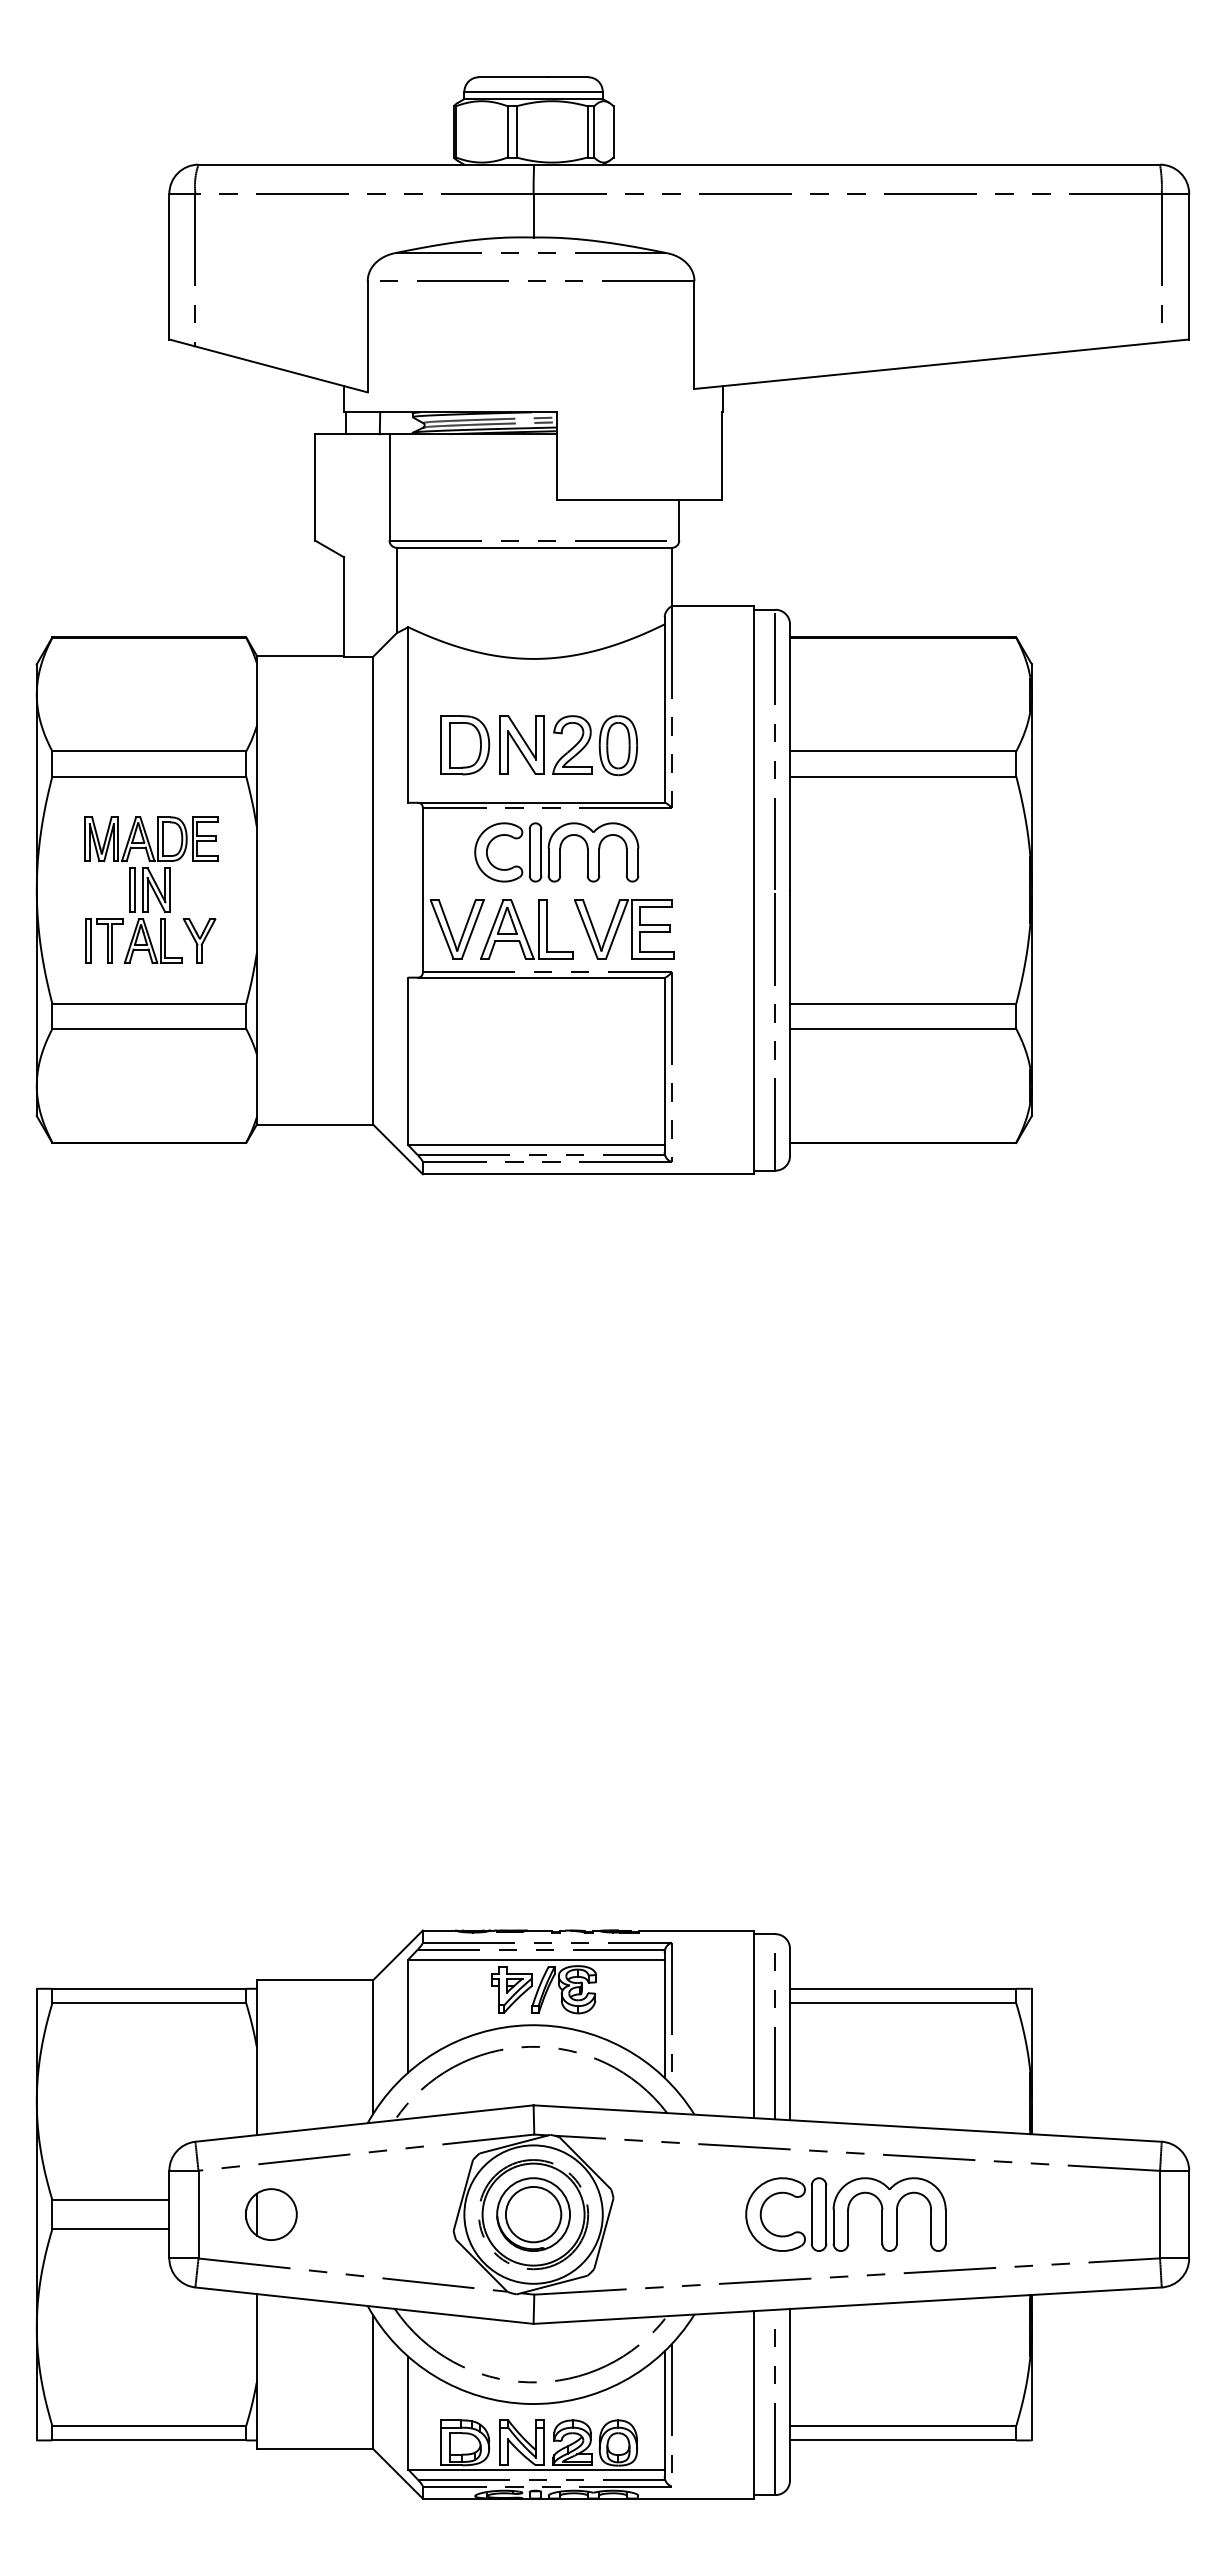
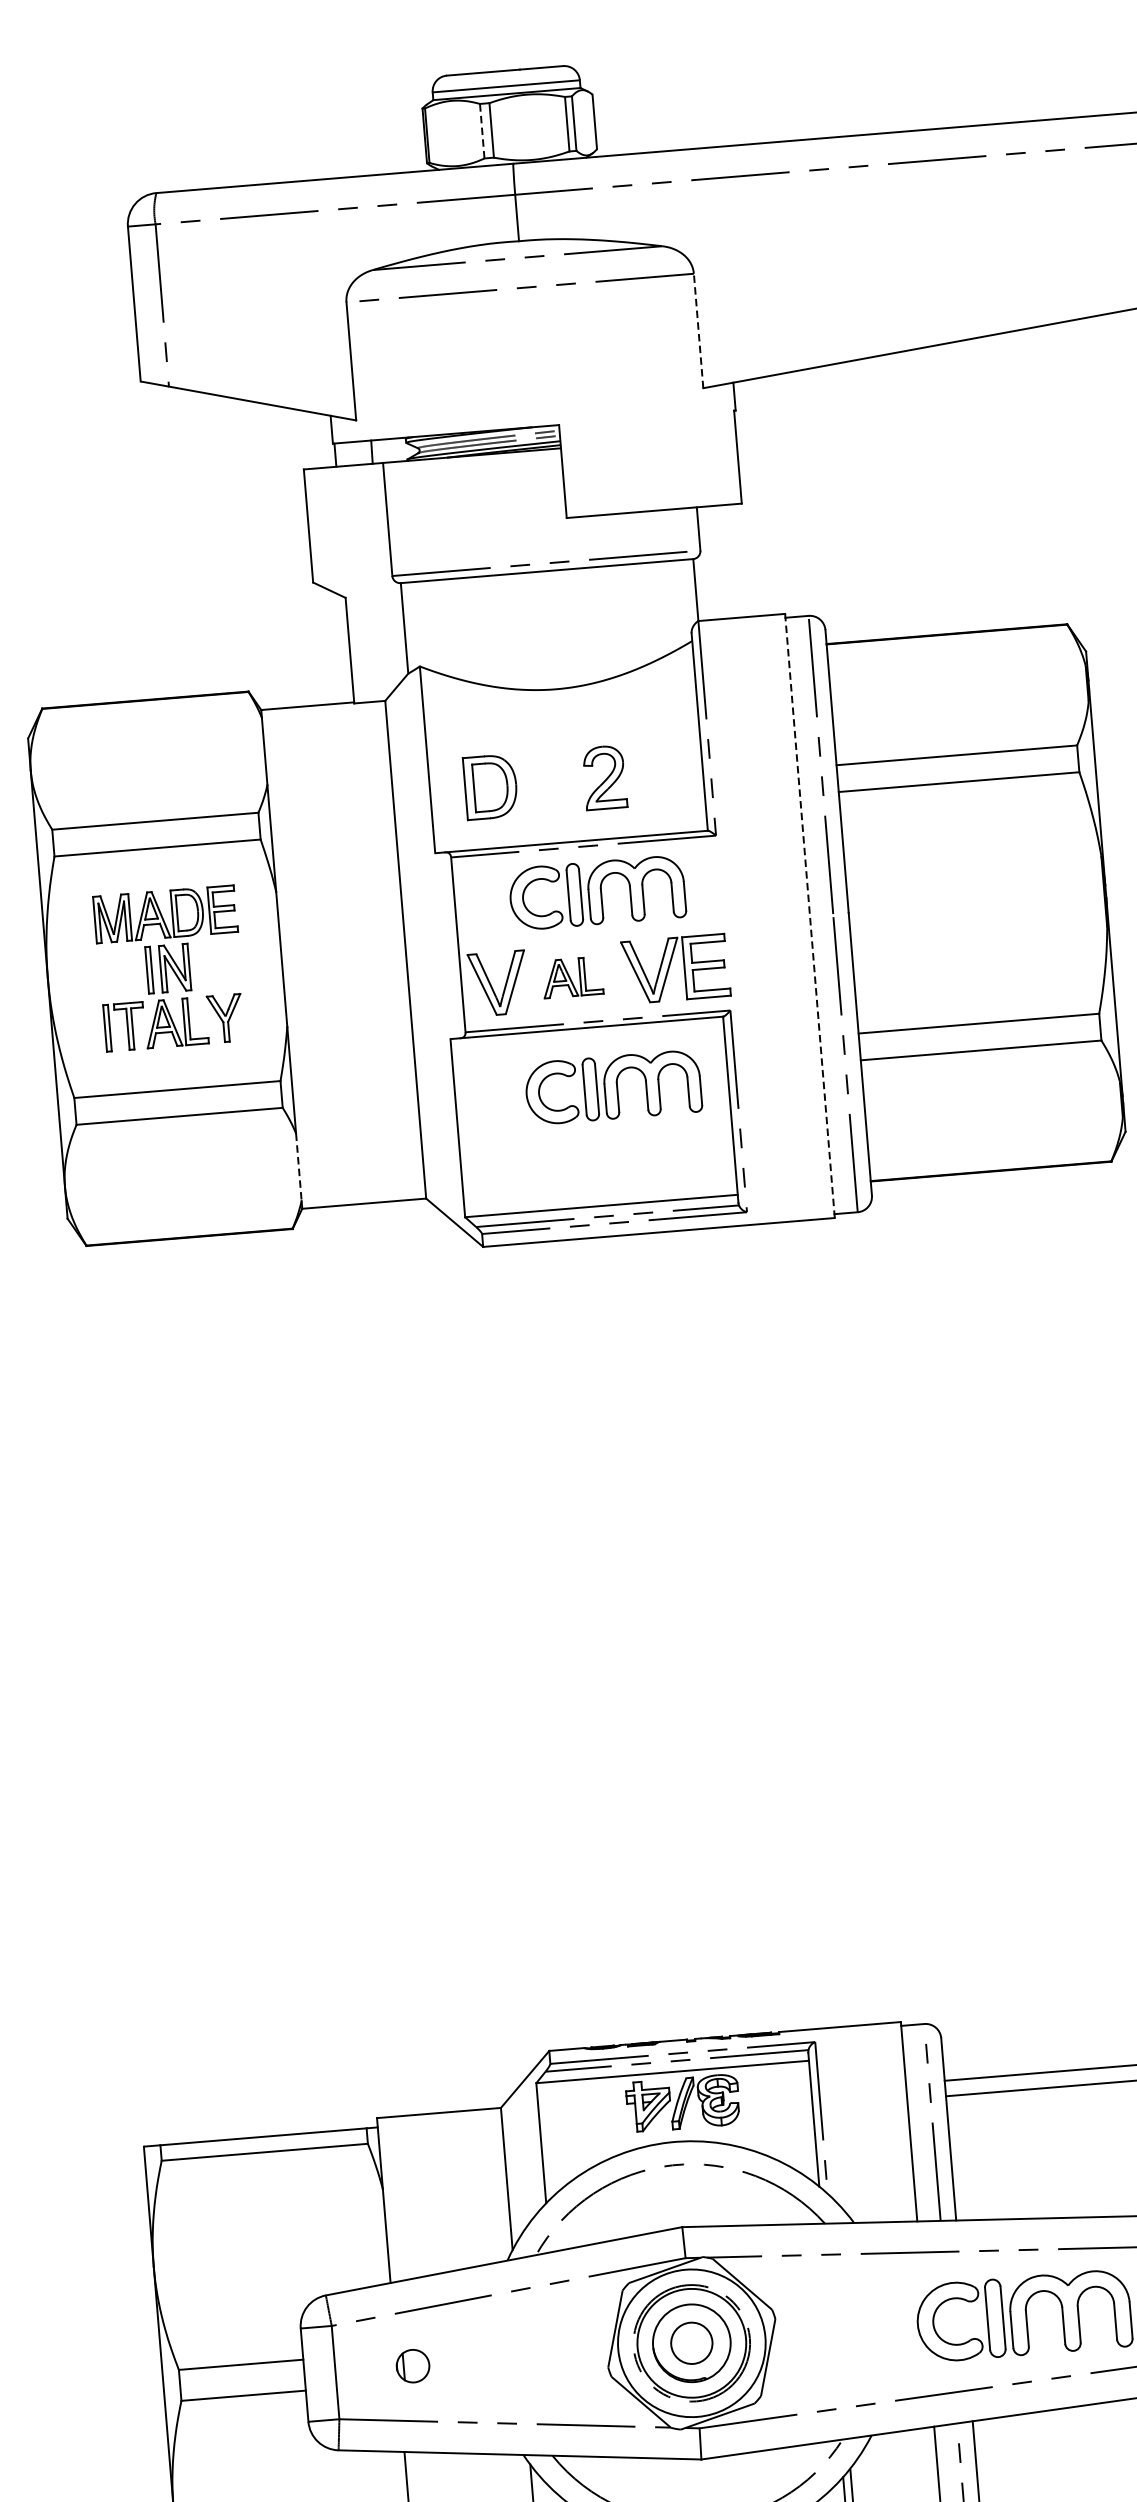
line: (507, 131) -> (482, 130), solid -> dashed
line: (694, 335) -> (698, 331), solid -> dashed
part: (521, 744) -> (550, 781), removed
part: (617, 745) -> (652, 773), removed
line: (753, 890) -> (809, 916), solid -> dashed
part: (526, 929) -> (571, 977), size x0.6
part: (556, 1035) -> (613, 1087), added
line: (256, 1085) -> (298, 1167), solid -> dashed
part: (271, 2214) -> (413, 2366), size x0.6
circle: (533, 2214) -> (691, 2343), size x0.7

